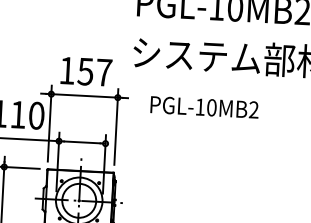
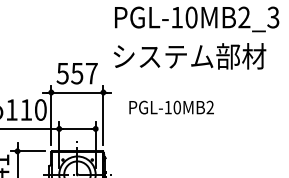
text: (66, 70) -> (62, 73), 157 -> 557
text: (204, 107) -> (171, 107), moved

